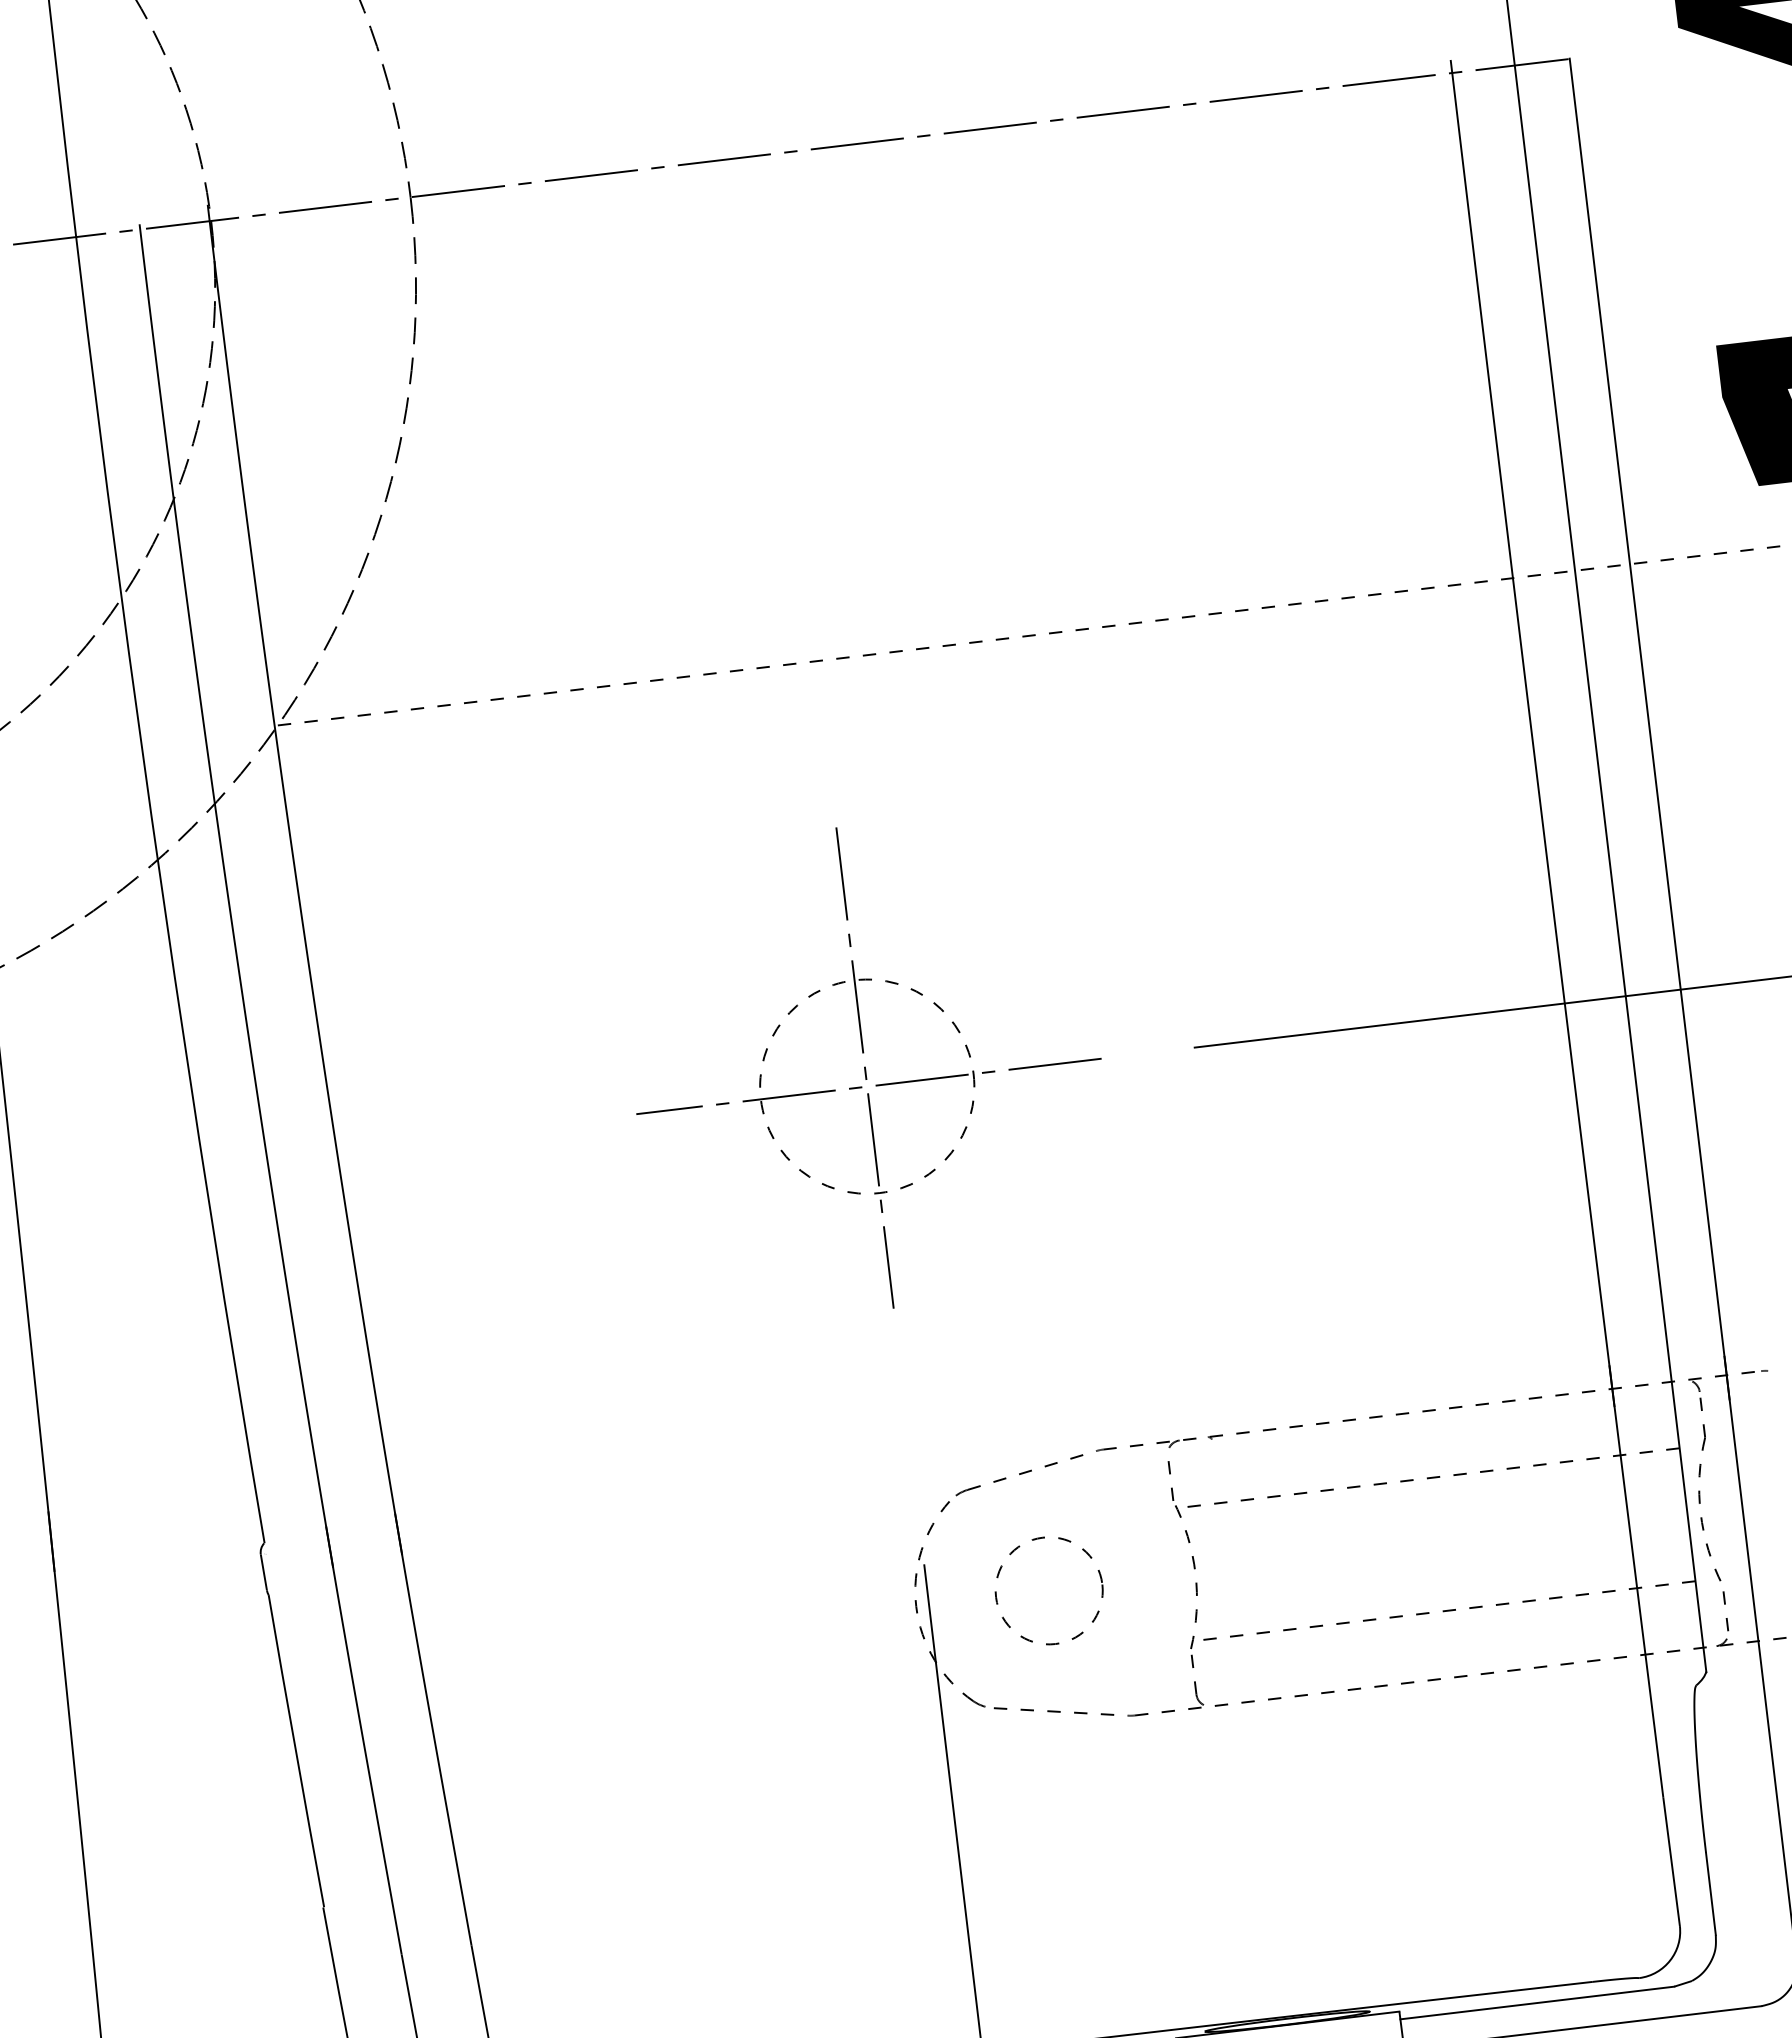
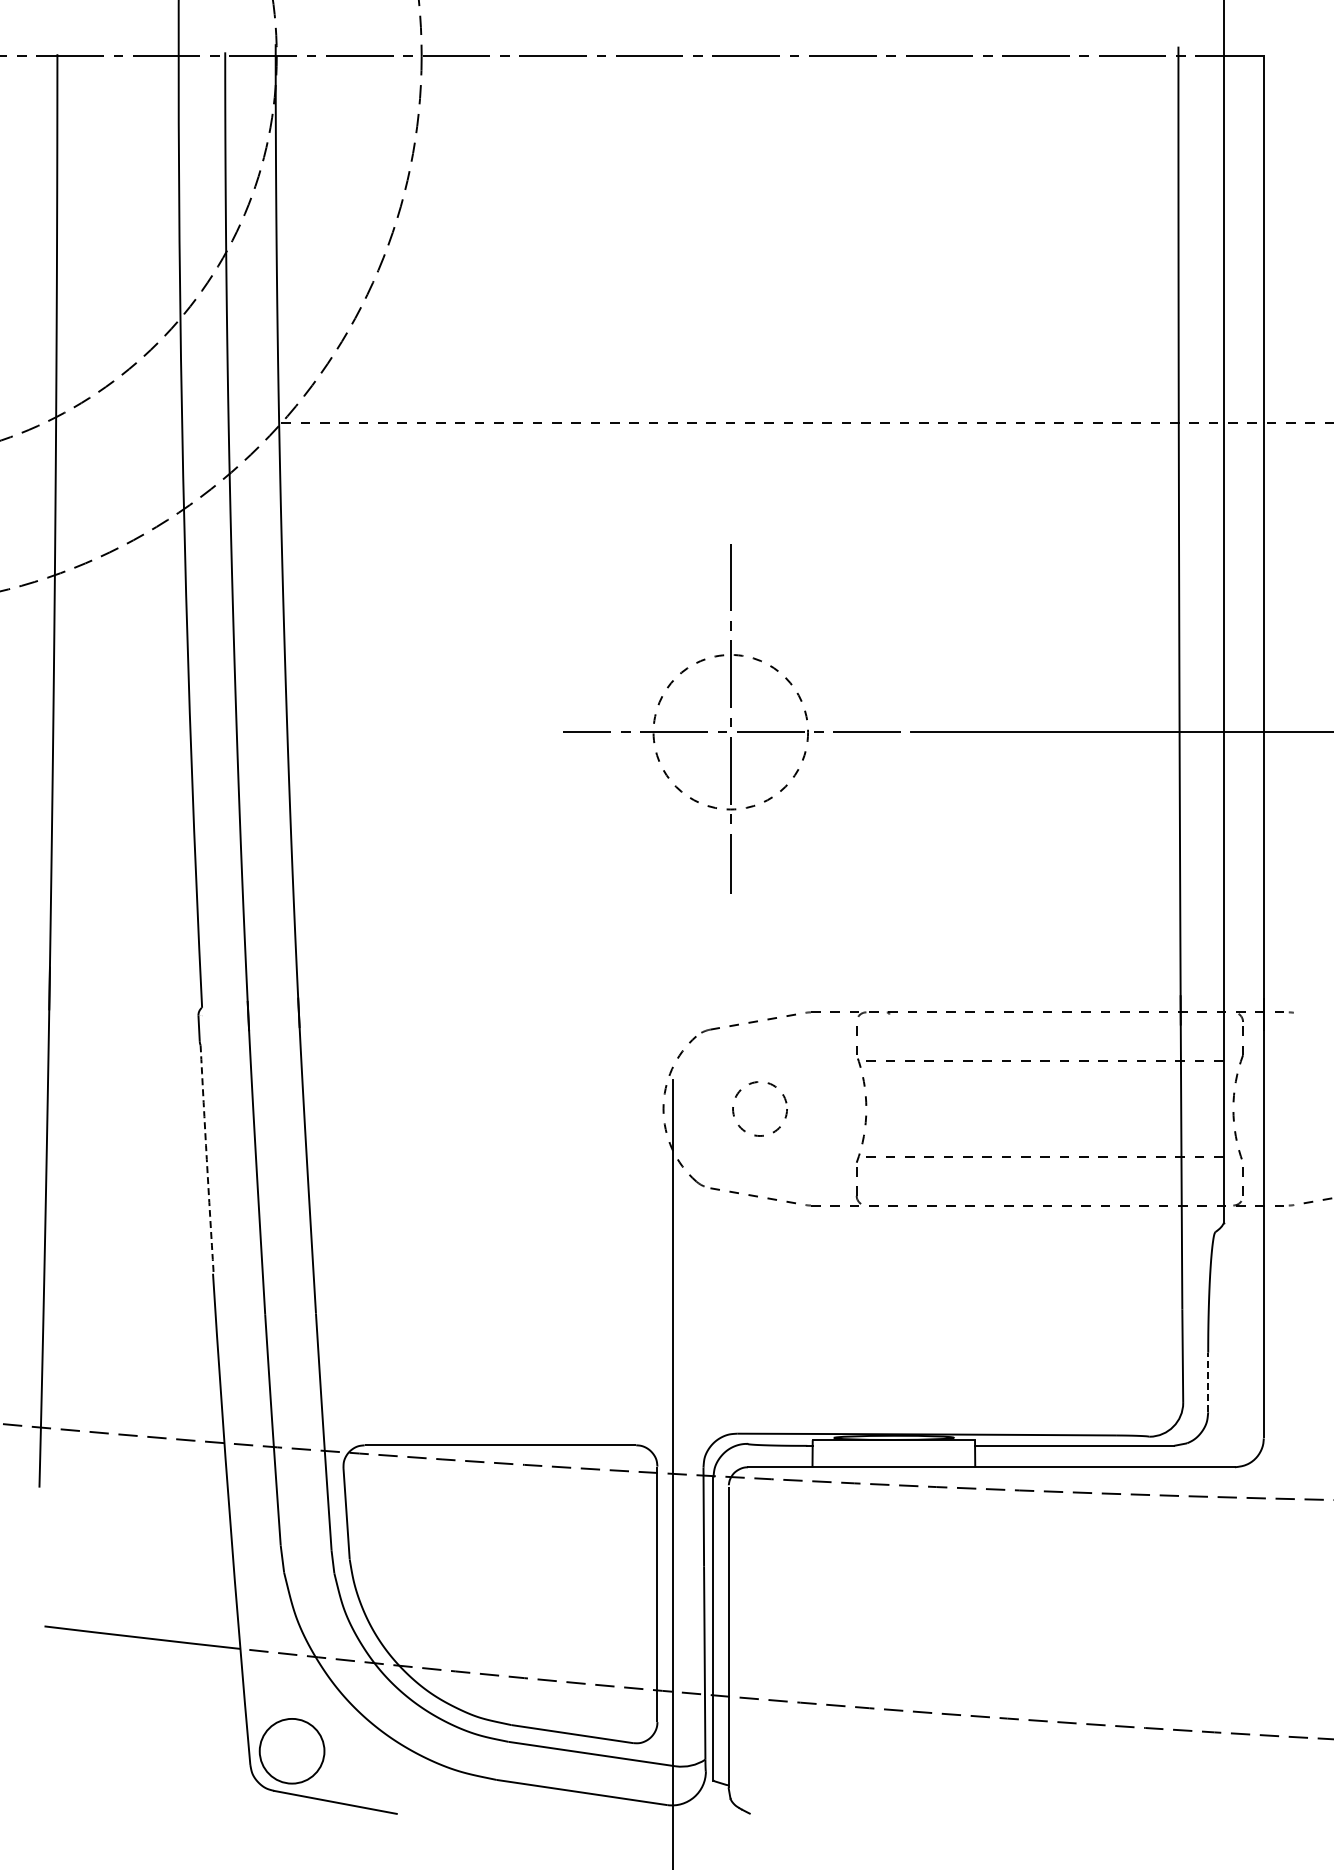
part: (865, 1067) -> (731, 718), moved
circle: (1048, 1590) -> (759, 1108), size x0.7
arc: (295, 1751) -> (206, 1159), solid -> dashed
line: (1711, 1893) -> (1208, 1382), solid -> dashed

